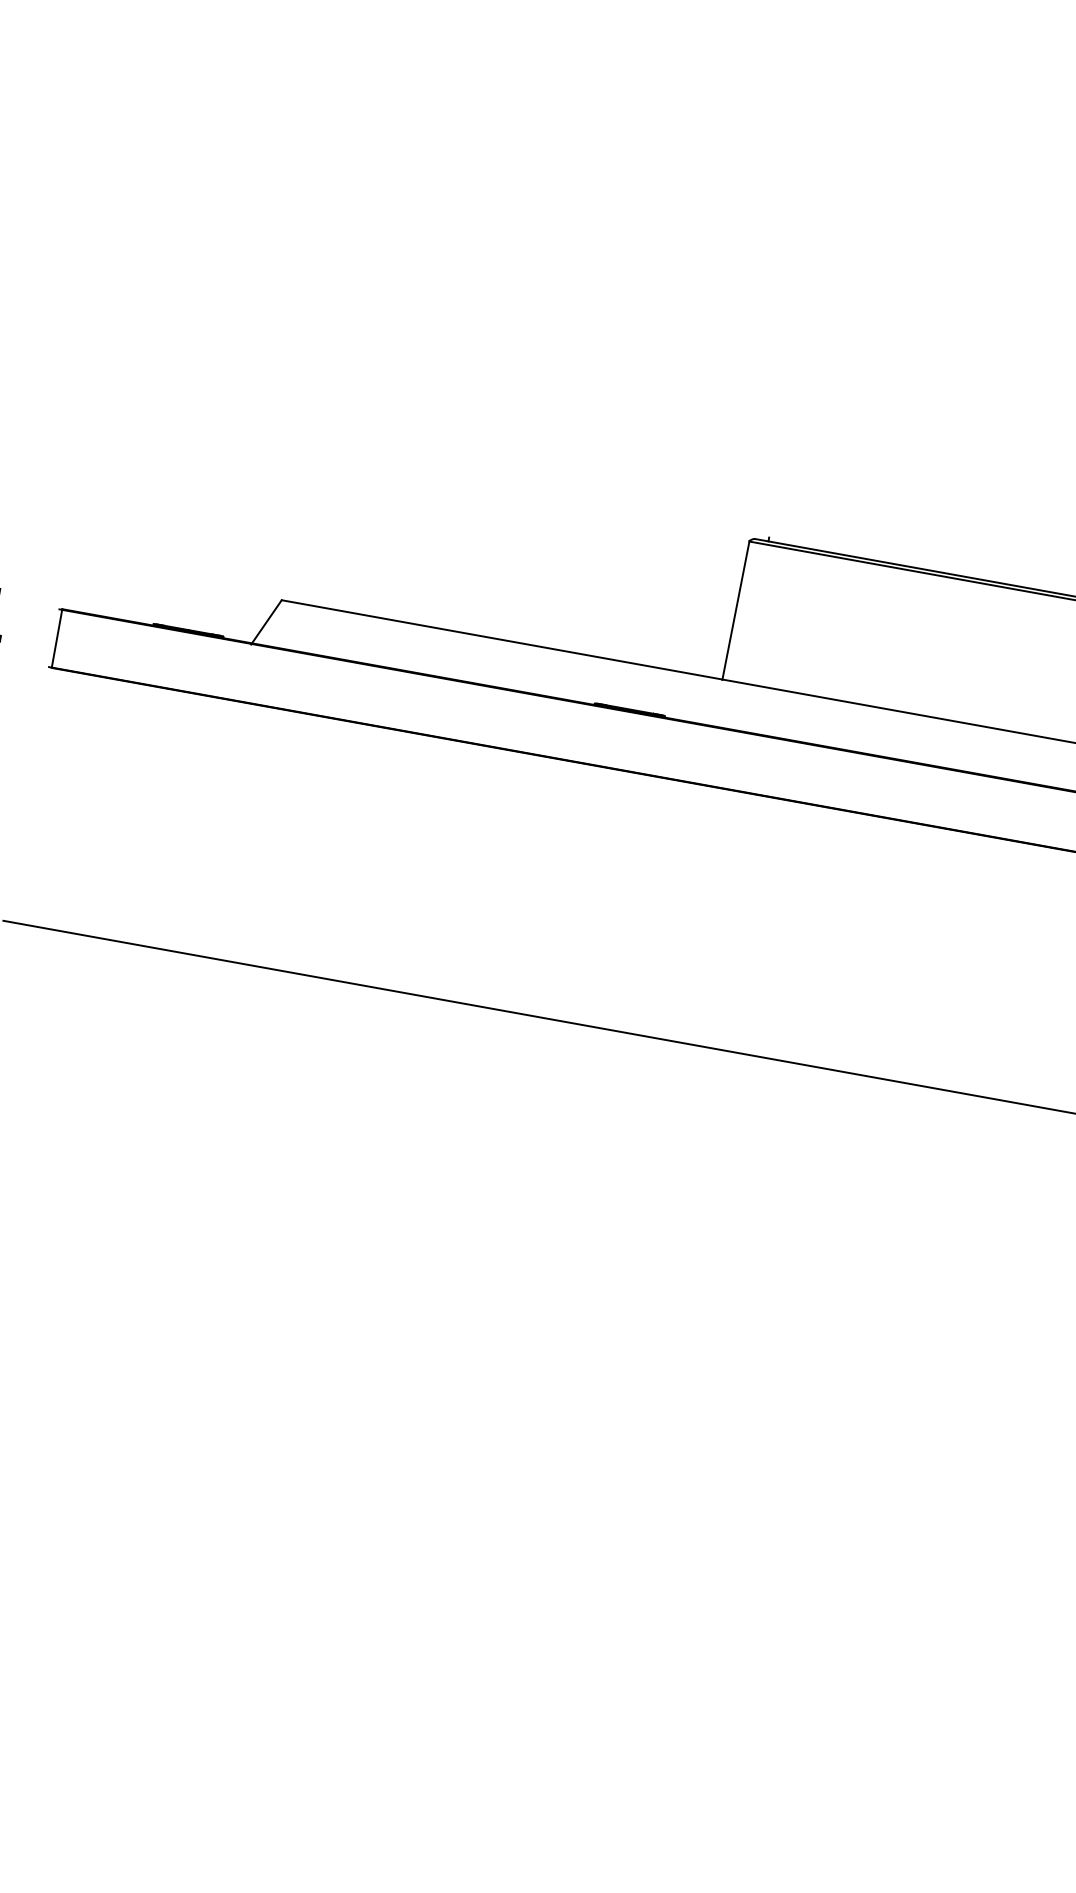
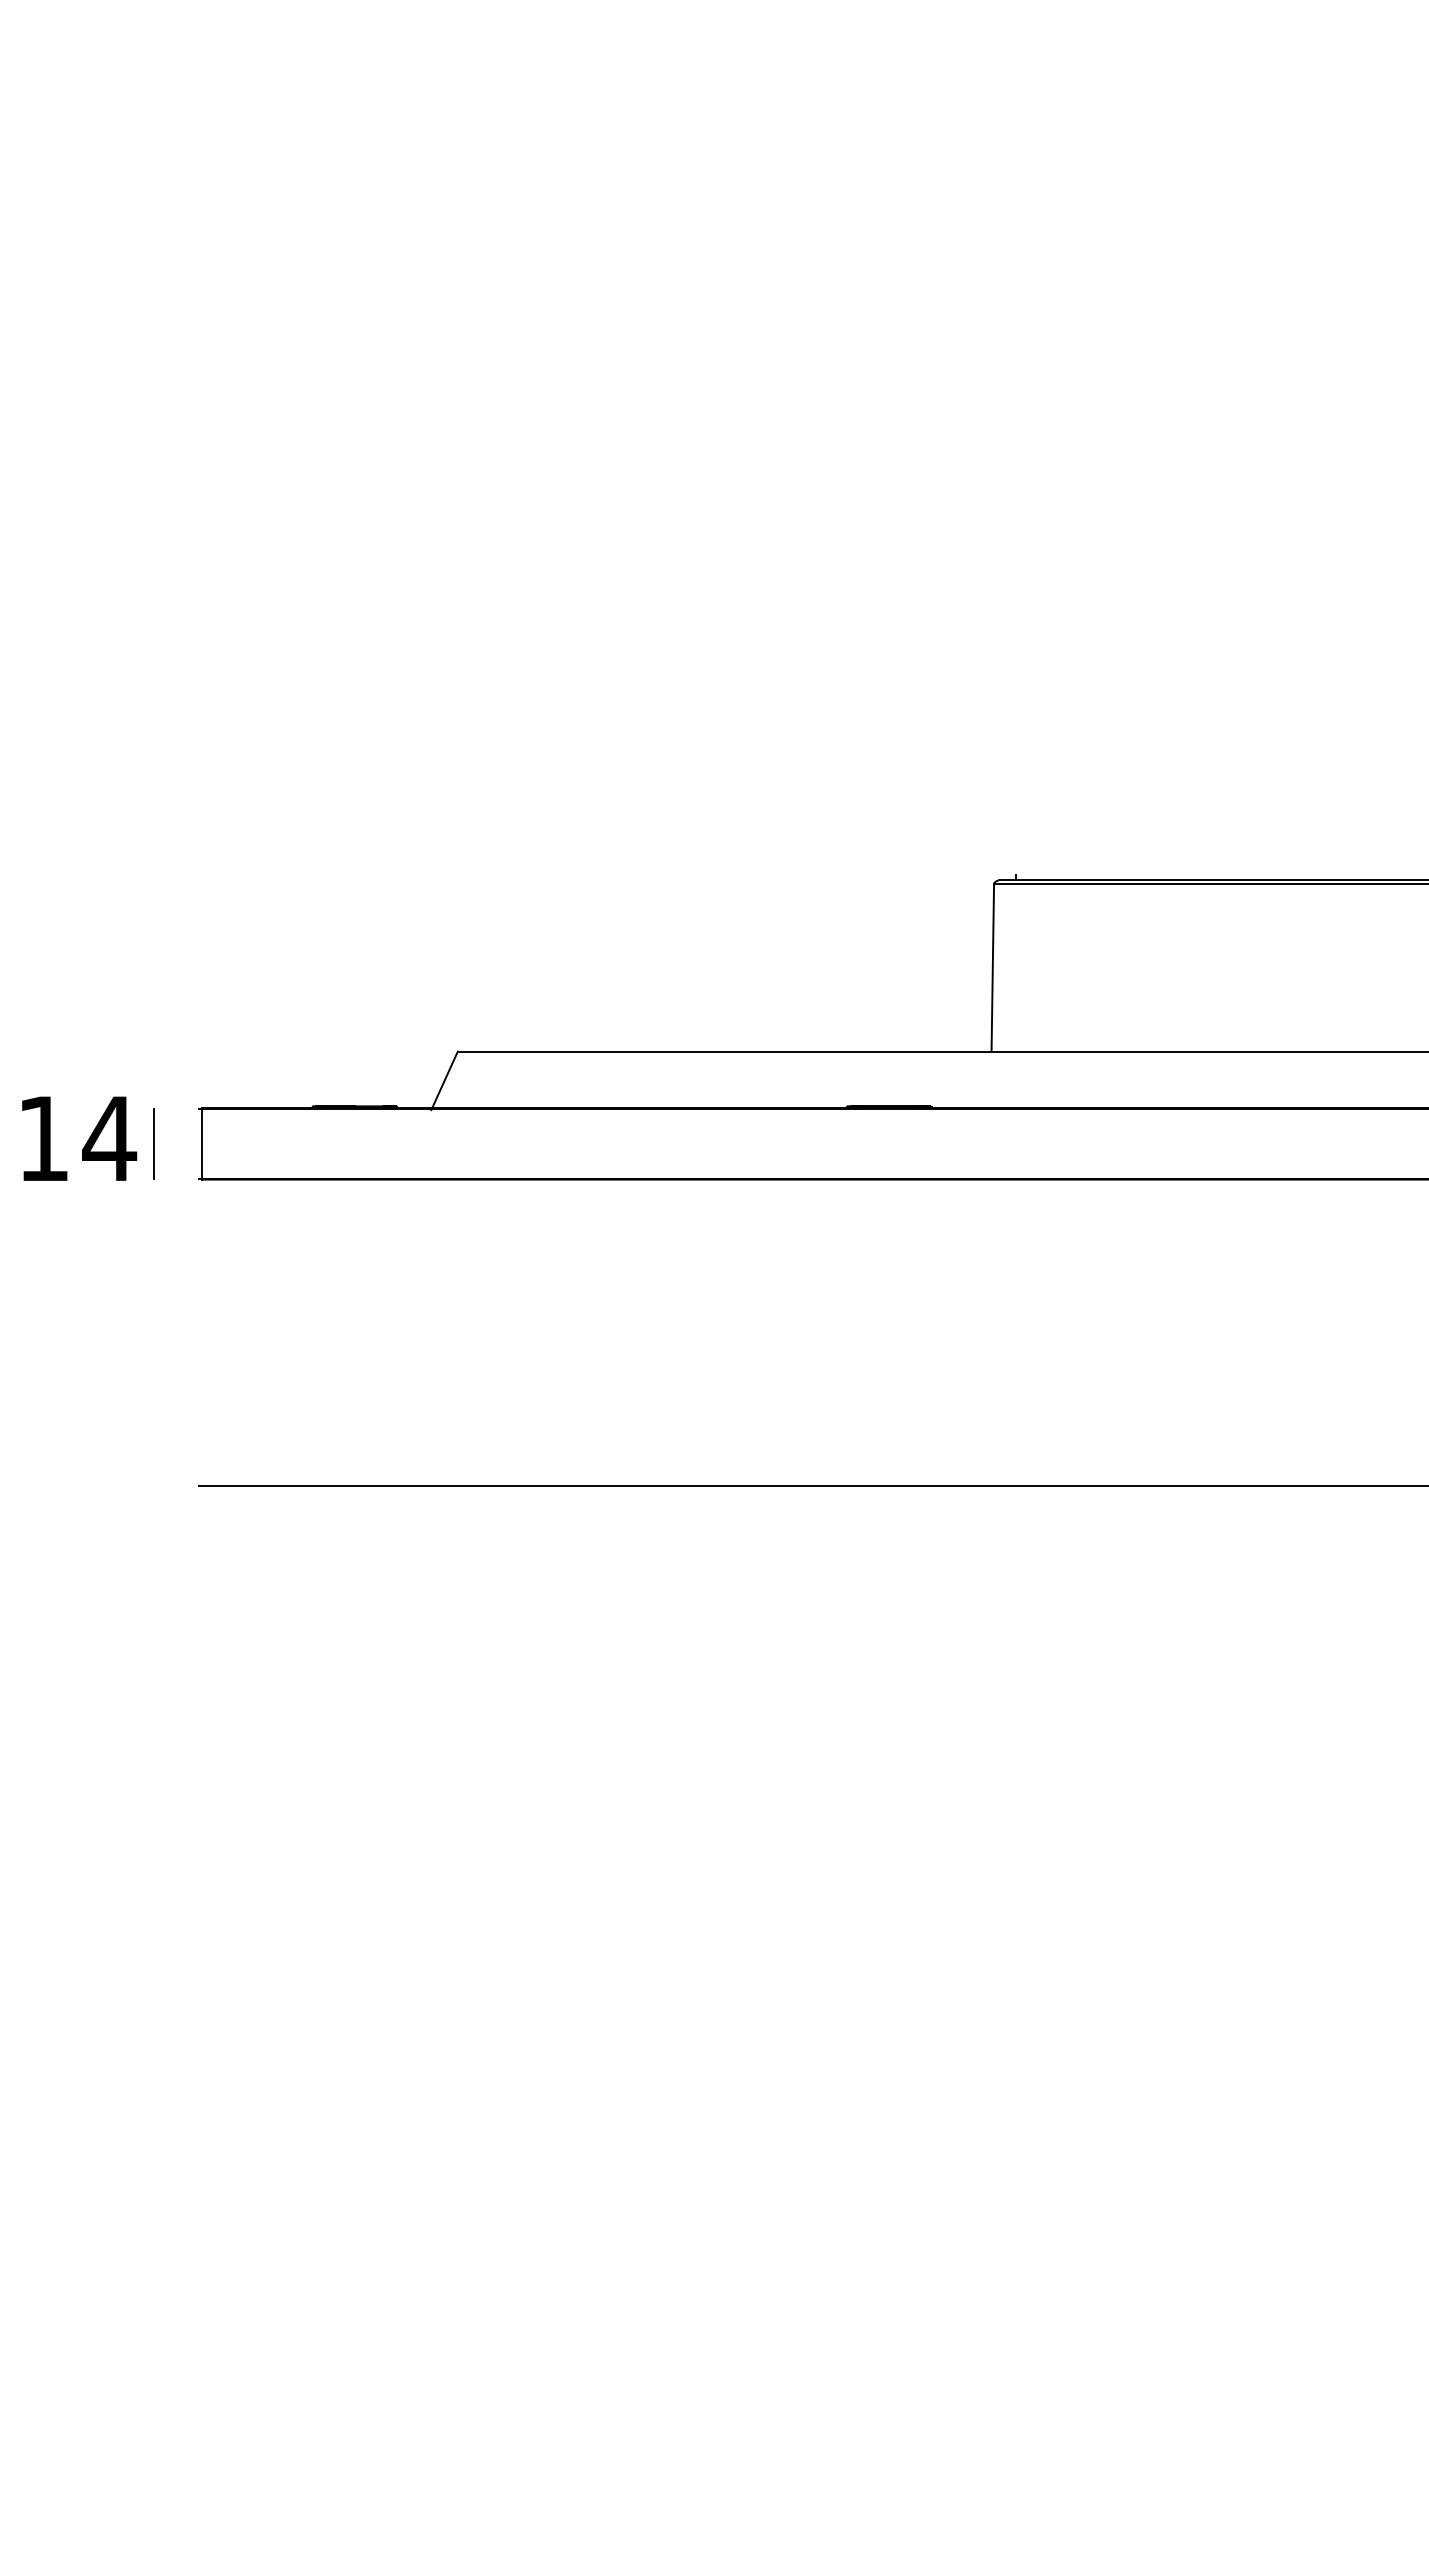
line: (16, 630) -> (153, 1143), added

